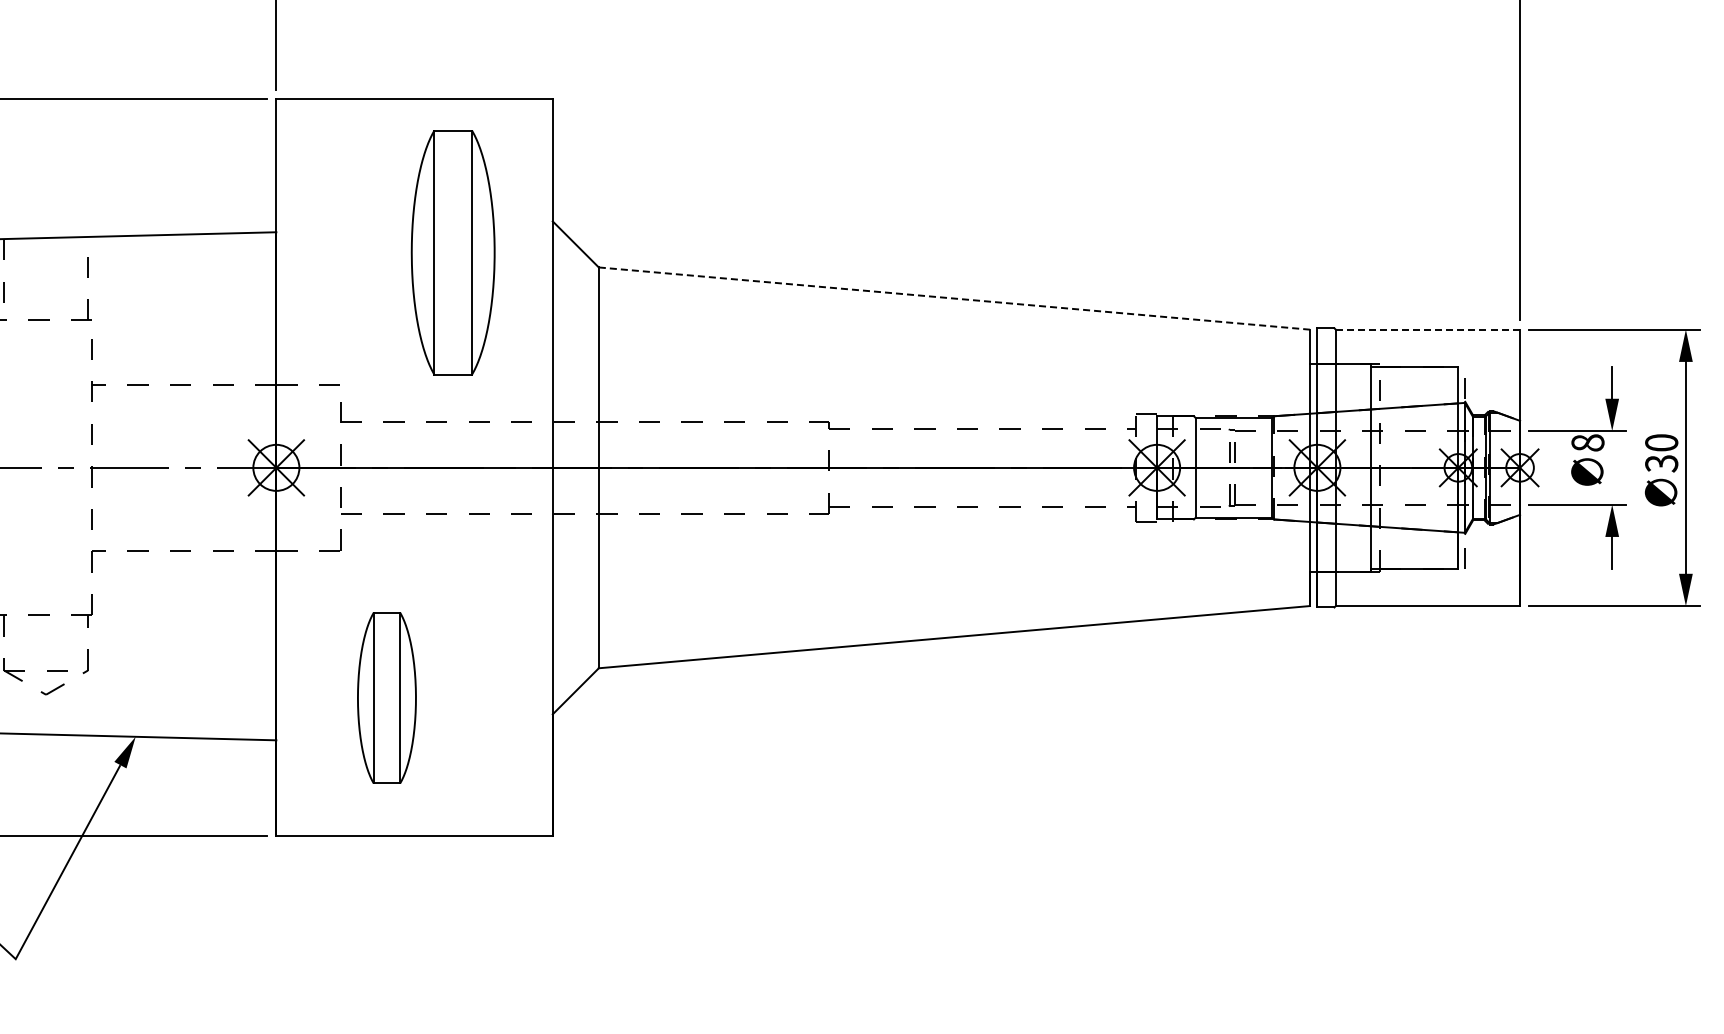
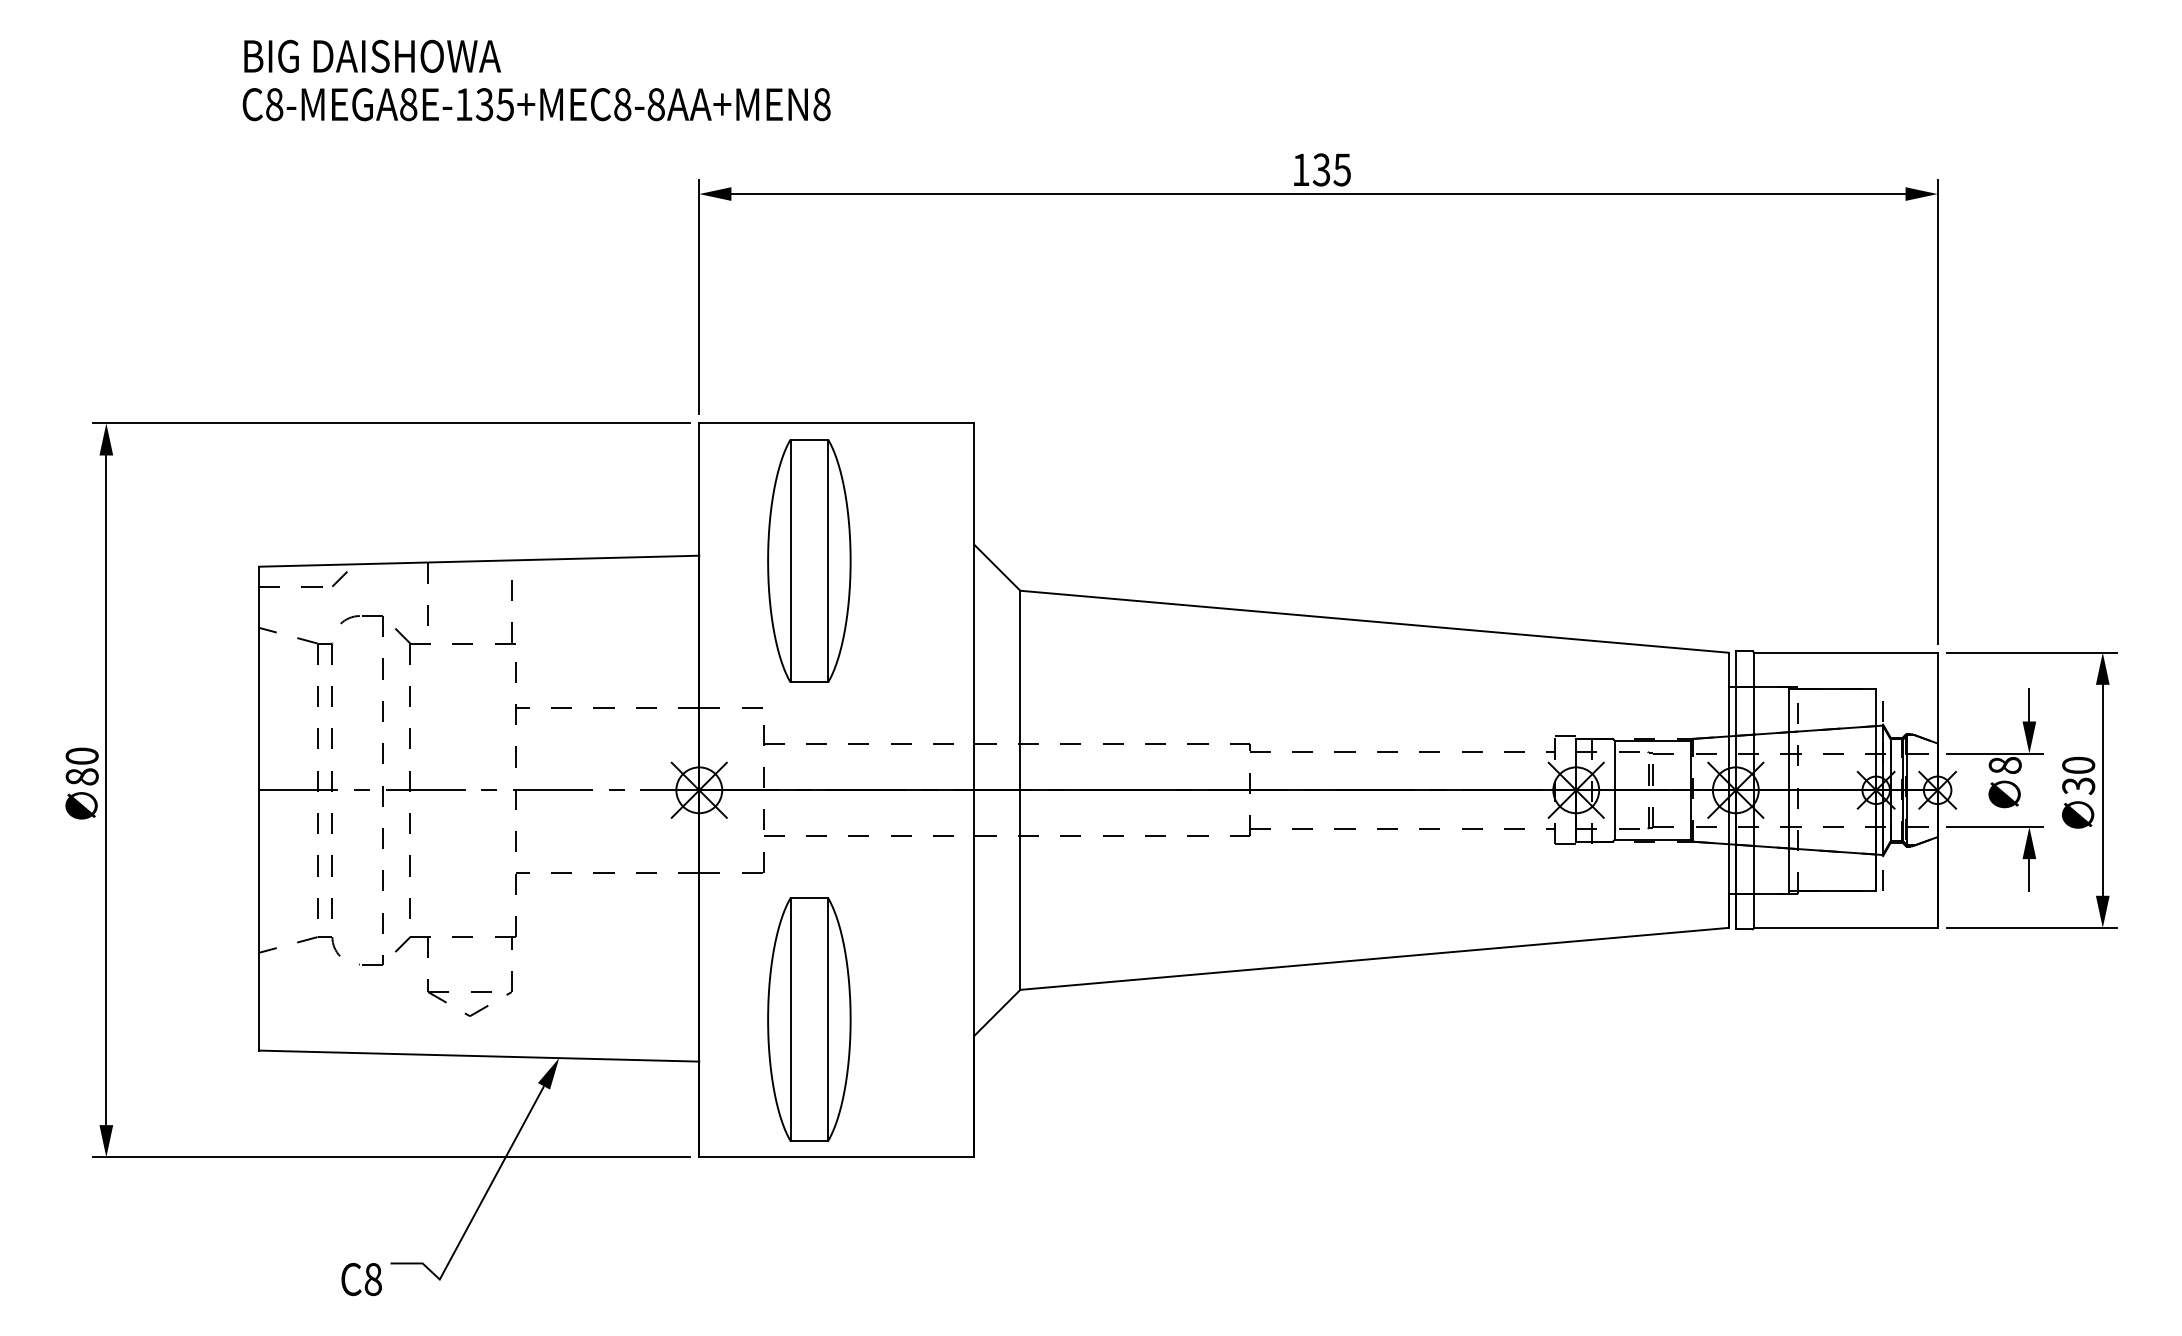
part: (453, 252) -> (809, 560), moved
line: (954, 298) -> (1374, 621), dashed -> solid
line: (1427, 329) -> (1845, 652), dashed -> solid
part: (387, 698) -> (809, 1019), size x1.43

